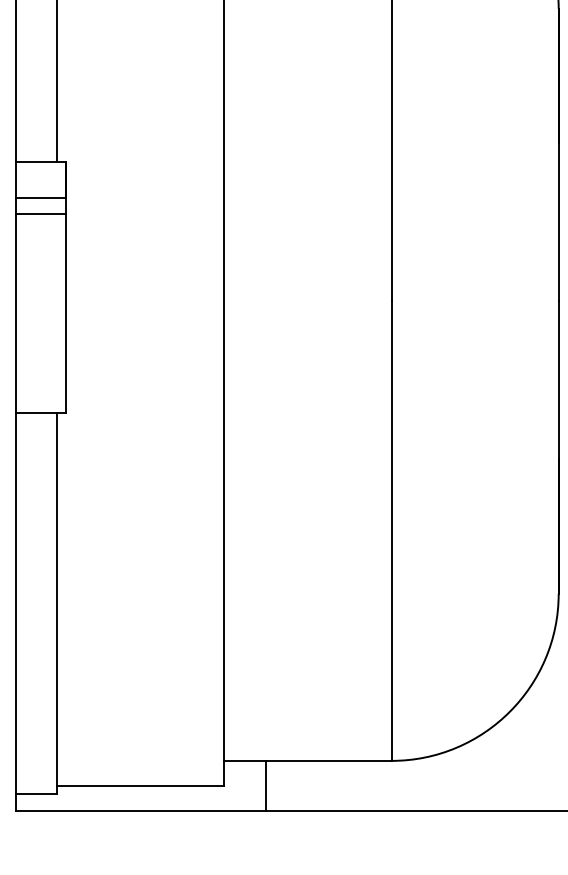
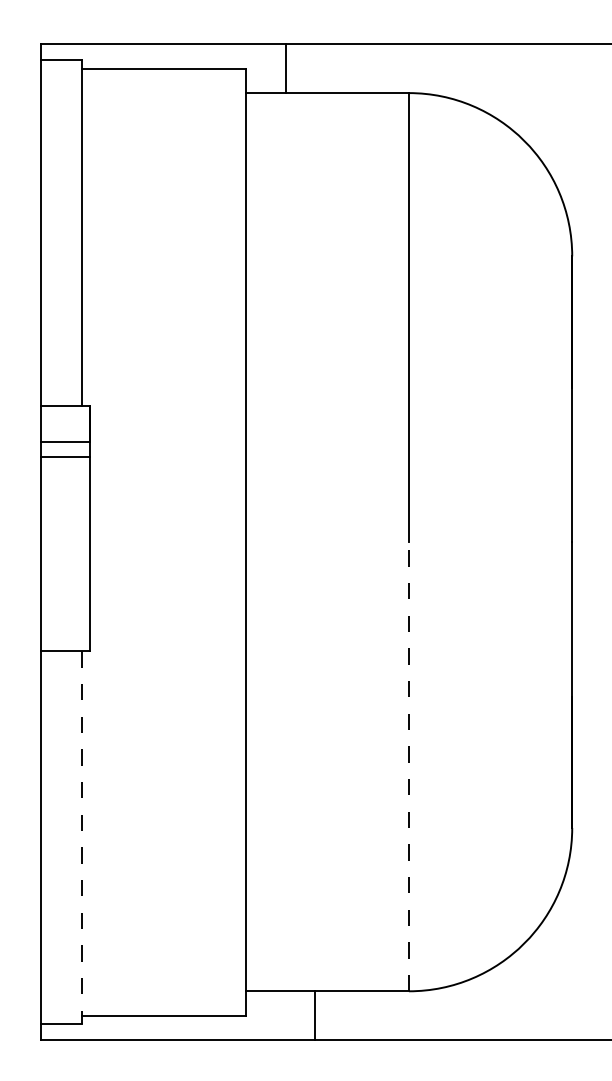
line: (391, 530) -> (408, 766), solid -> dashed
line: (57, 604) -> (82, 838), solid -> dashed
line: (266, 785) -> (315, 1015), moved

